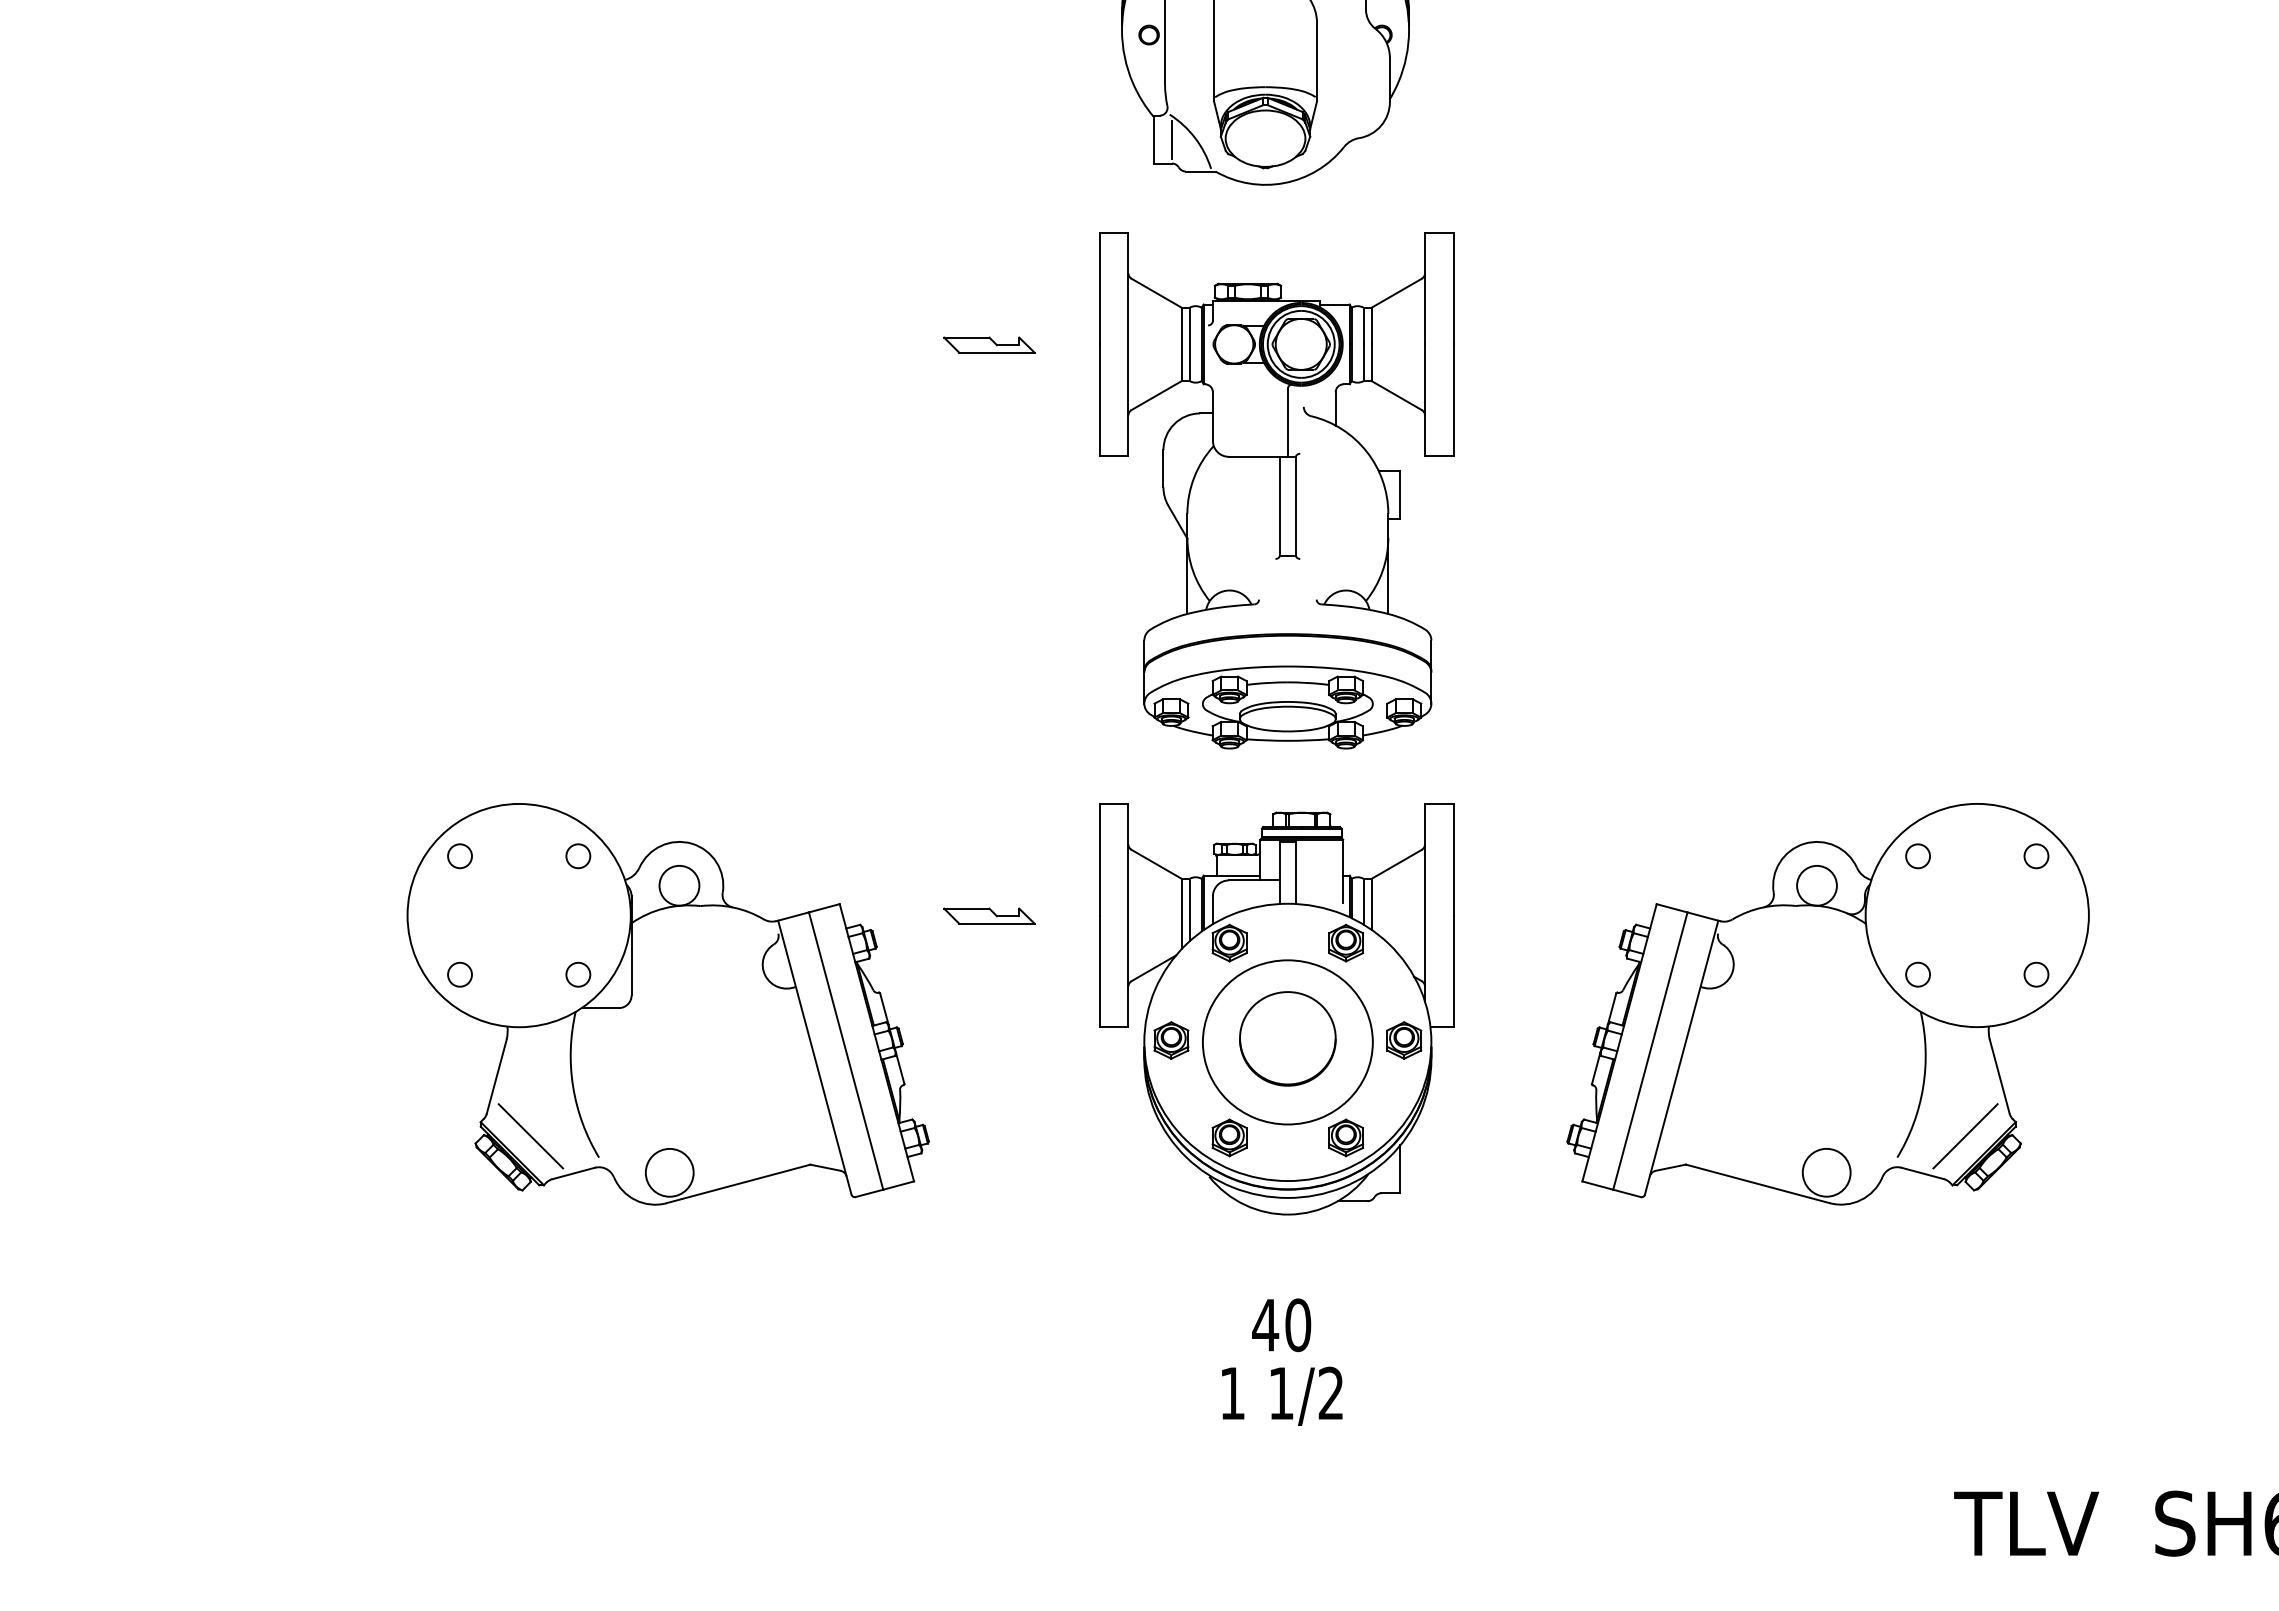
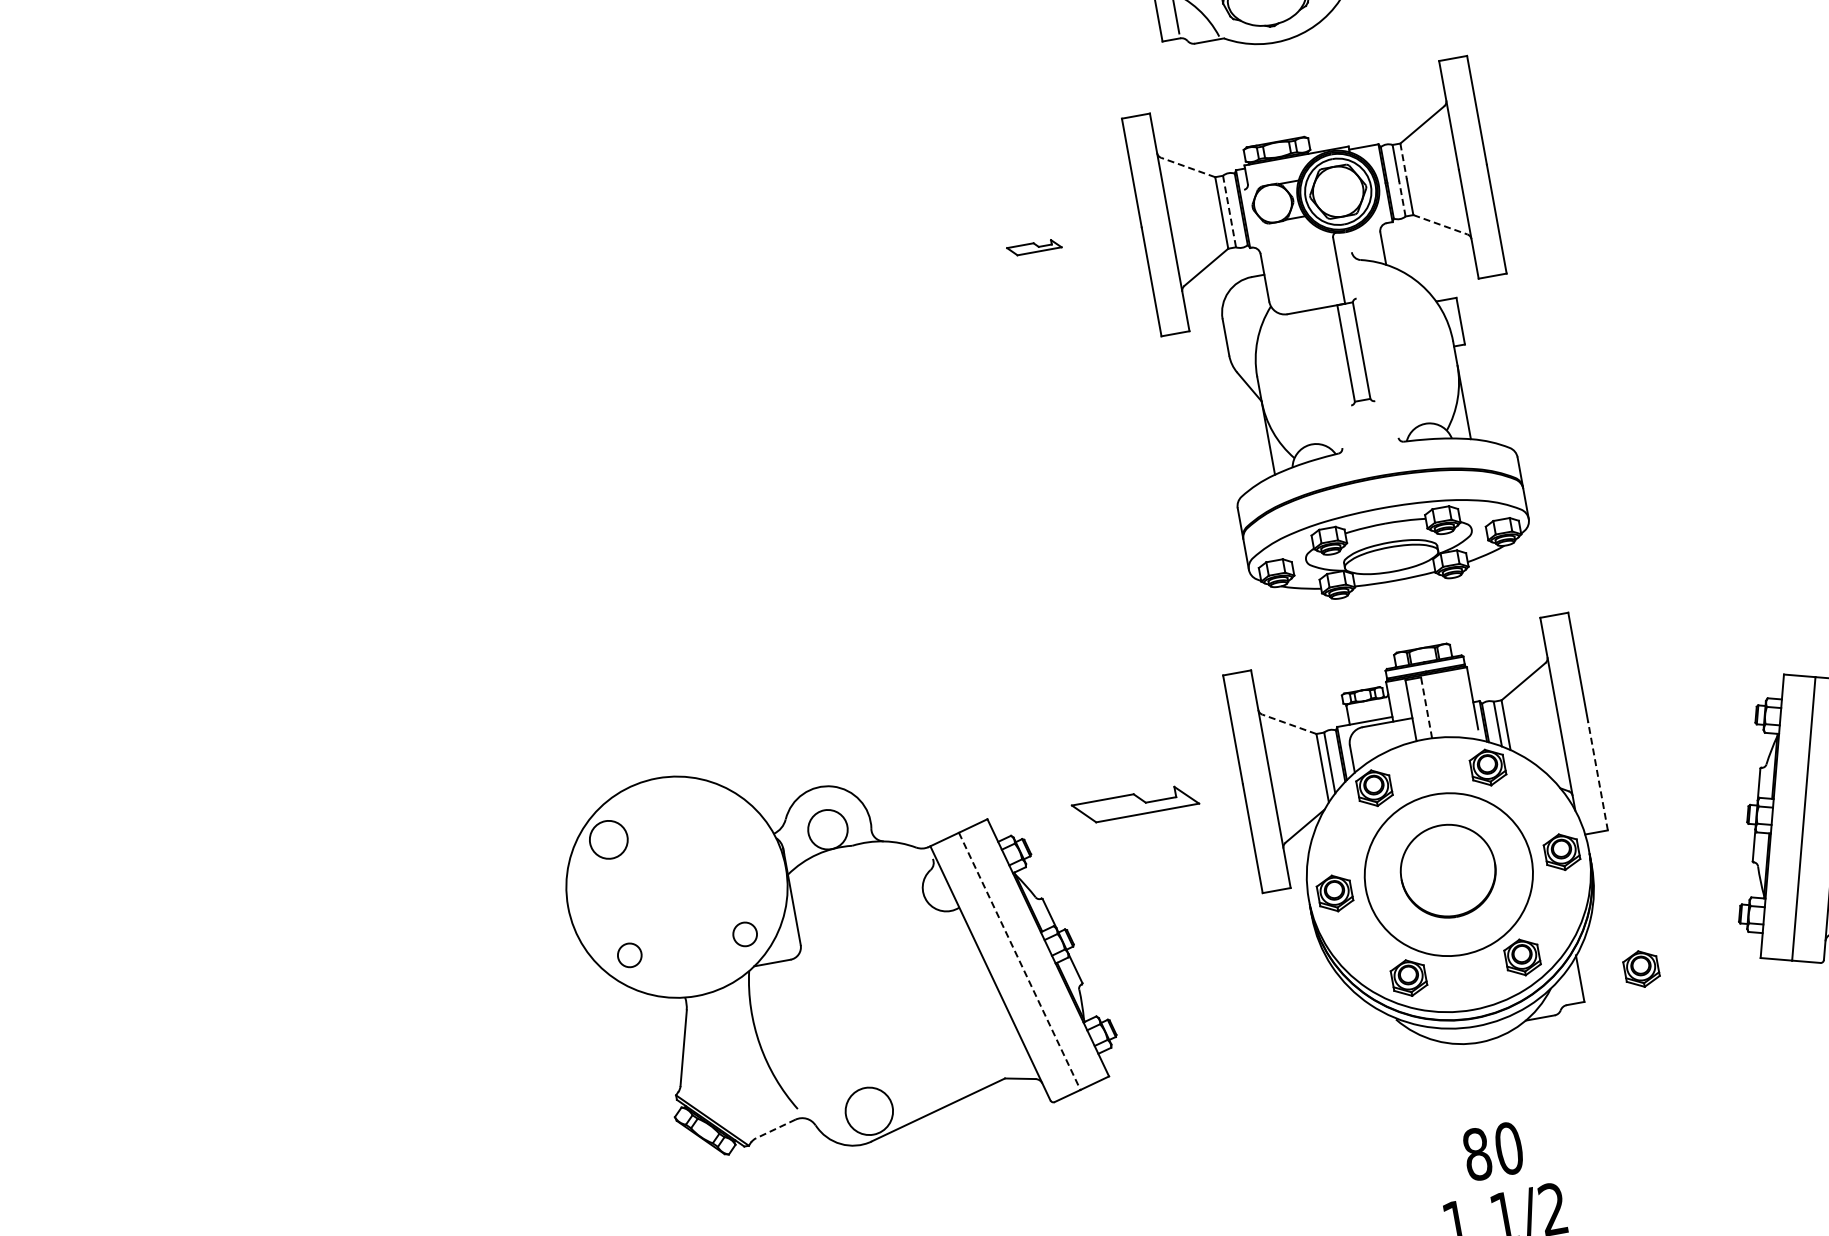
line: (1156, 293) -> (1188, 167), solid -> dashed
line: (1371, 326) -> (1403, 161), solid -> dashed
part: (989, 344) -> (1034, 247), size x0.6
line: (1189, 344) -> (1229, 211), solid -> dashed
line: (1363, 362) -> (1402, 198), solid -> dashed
line: (1396, 395) -> (1440, 224), solid -> dashed
circle: (459, 856) -> (608, 840), size x1.6
circle: (578, 856) -> (724, 819), removed
line: (1156, 864) -> (1289, 724), solid -> dashed
line: (1295, 872) -> (1426, 707), solid -> dashed
part: (989, 915) -> (1135, 803), size x1.4
line: (1453, 971) -> (1597, 776), solid -> dashed
line: (846, 1051) -> (1020, 961), solid -> dashed
line: (530, 1136) -> (727, 1100), removed
part: (1462, 1170) -> (1641, 968), added
line: (573, 1173) -> (775, 1129), solid -> dashed
text: (1265, 1325) -> (1477, 1154), 40 -> 80

